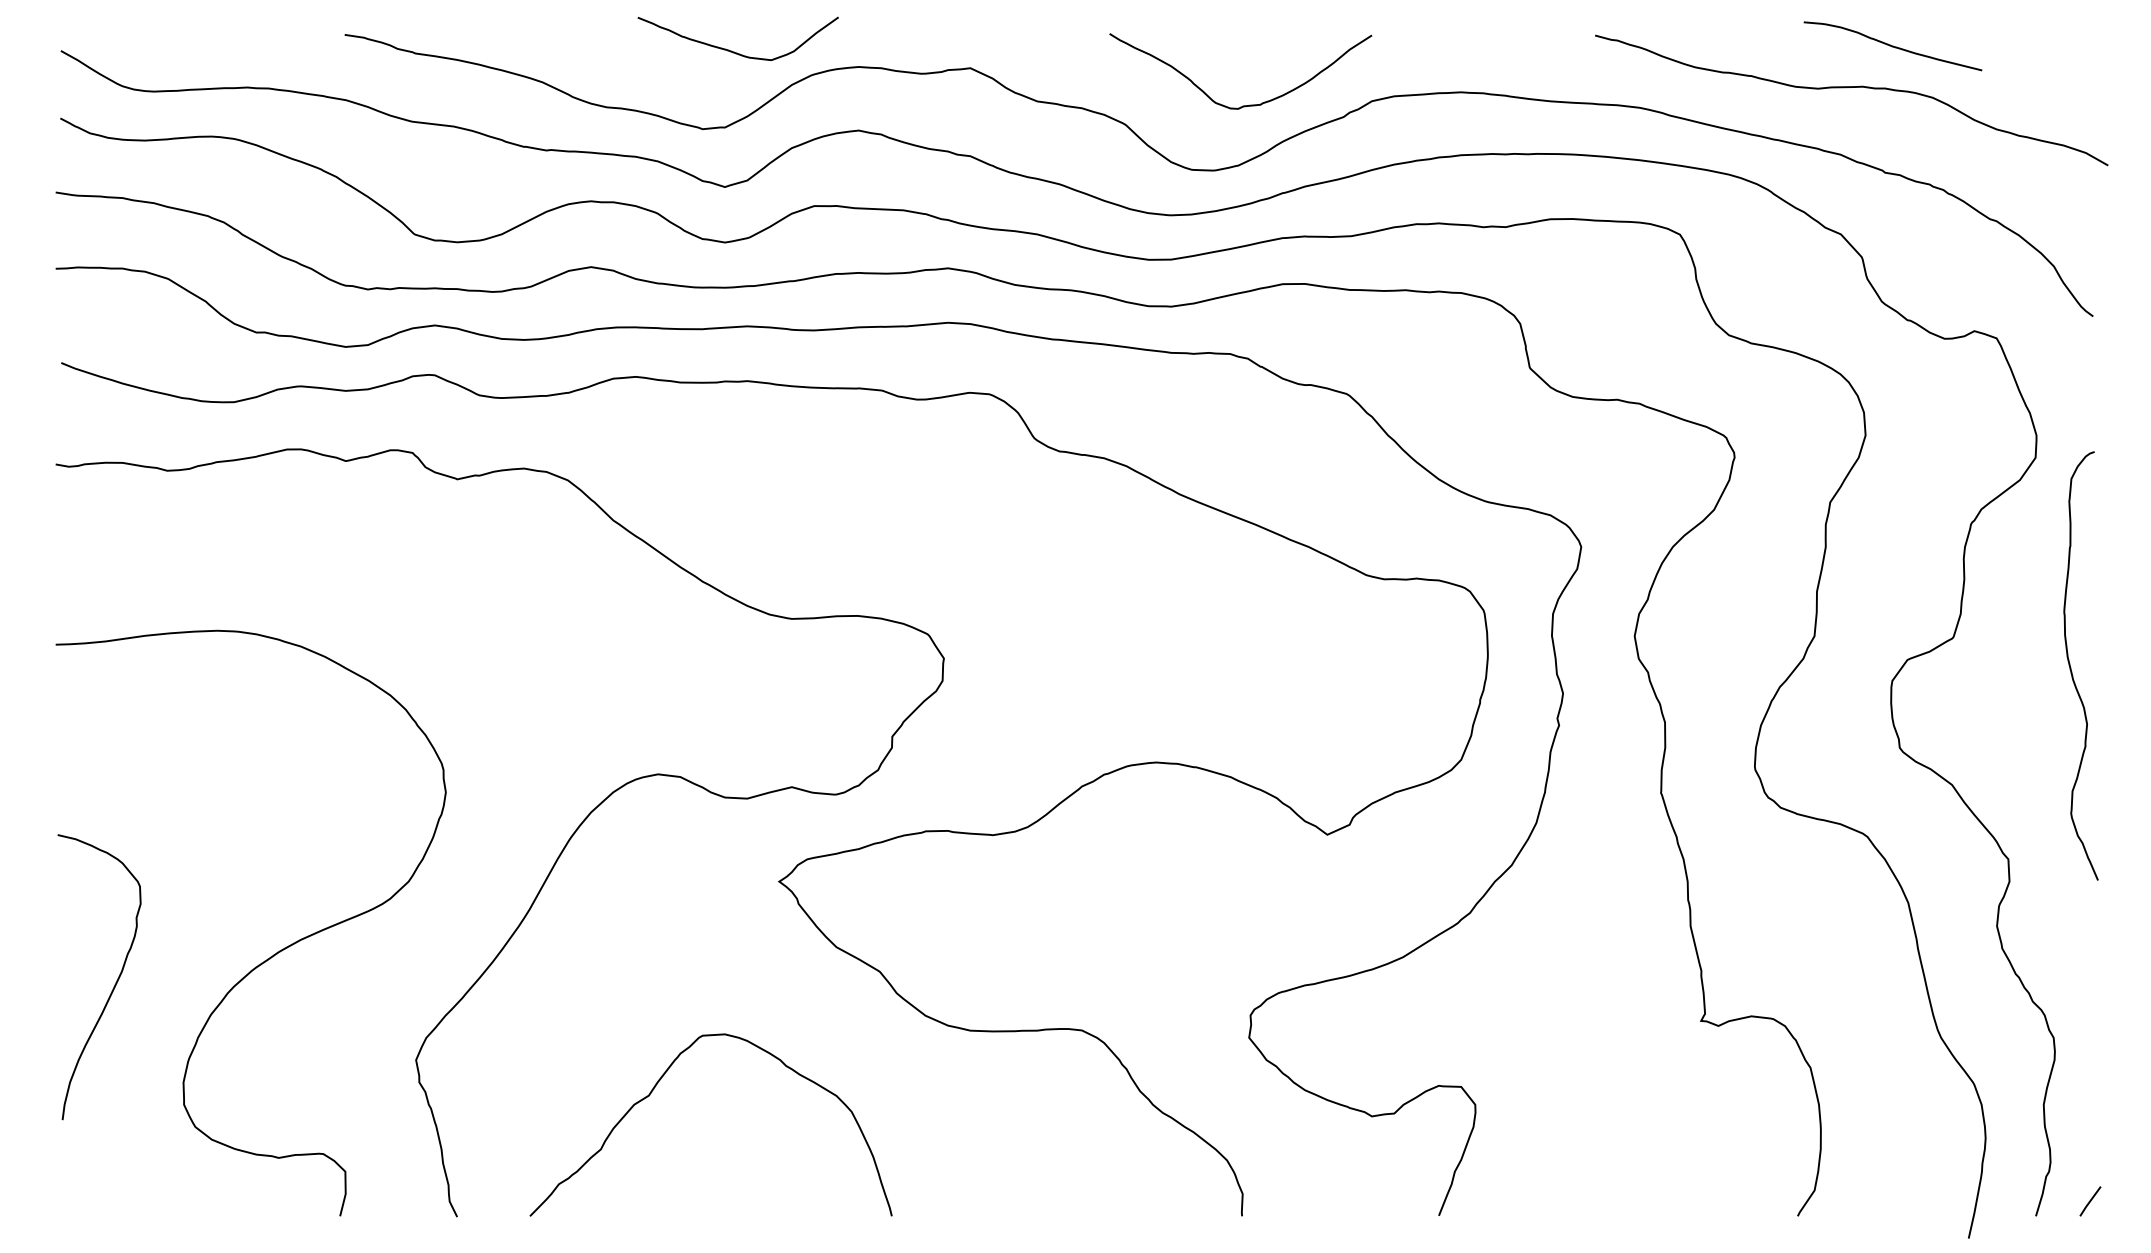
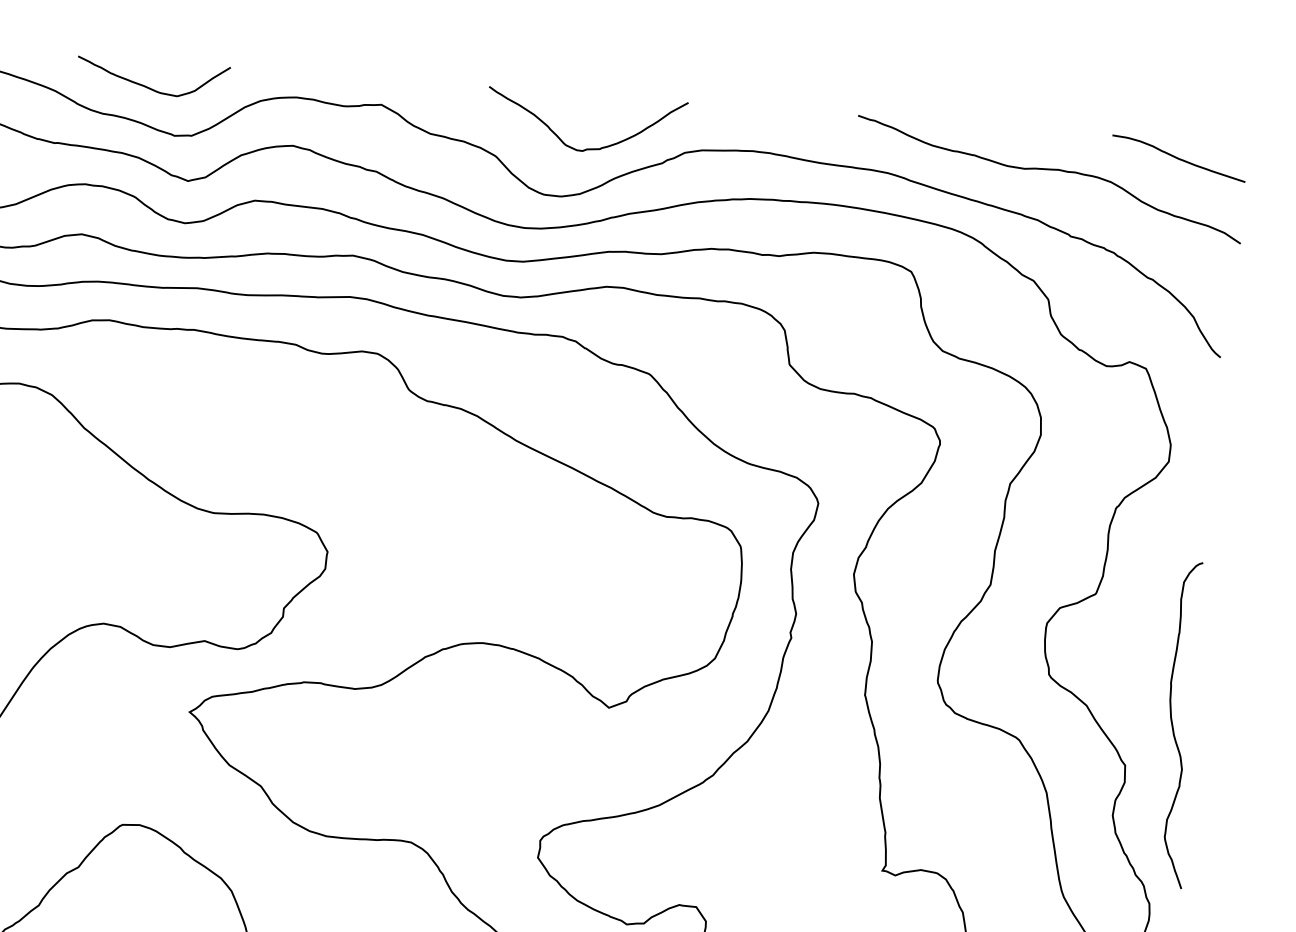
curve: (1892, 46) -> (1178, 158), moved
curve: (734, 51) -> (149, 87), moved
curve: (2071, 667) -> (1173, 725), moved

